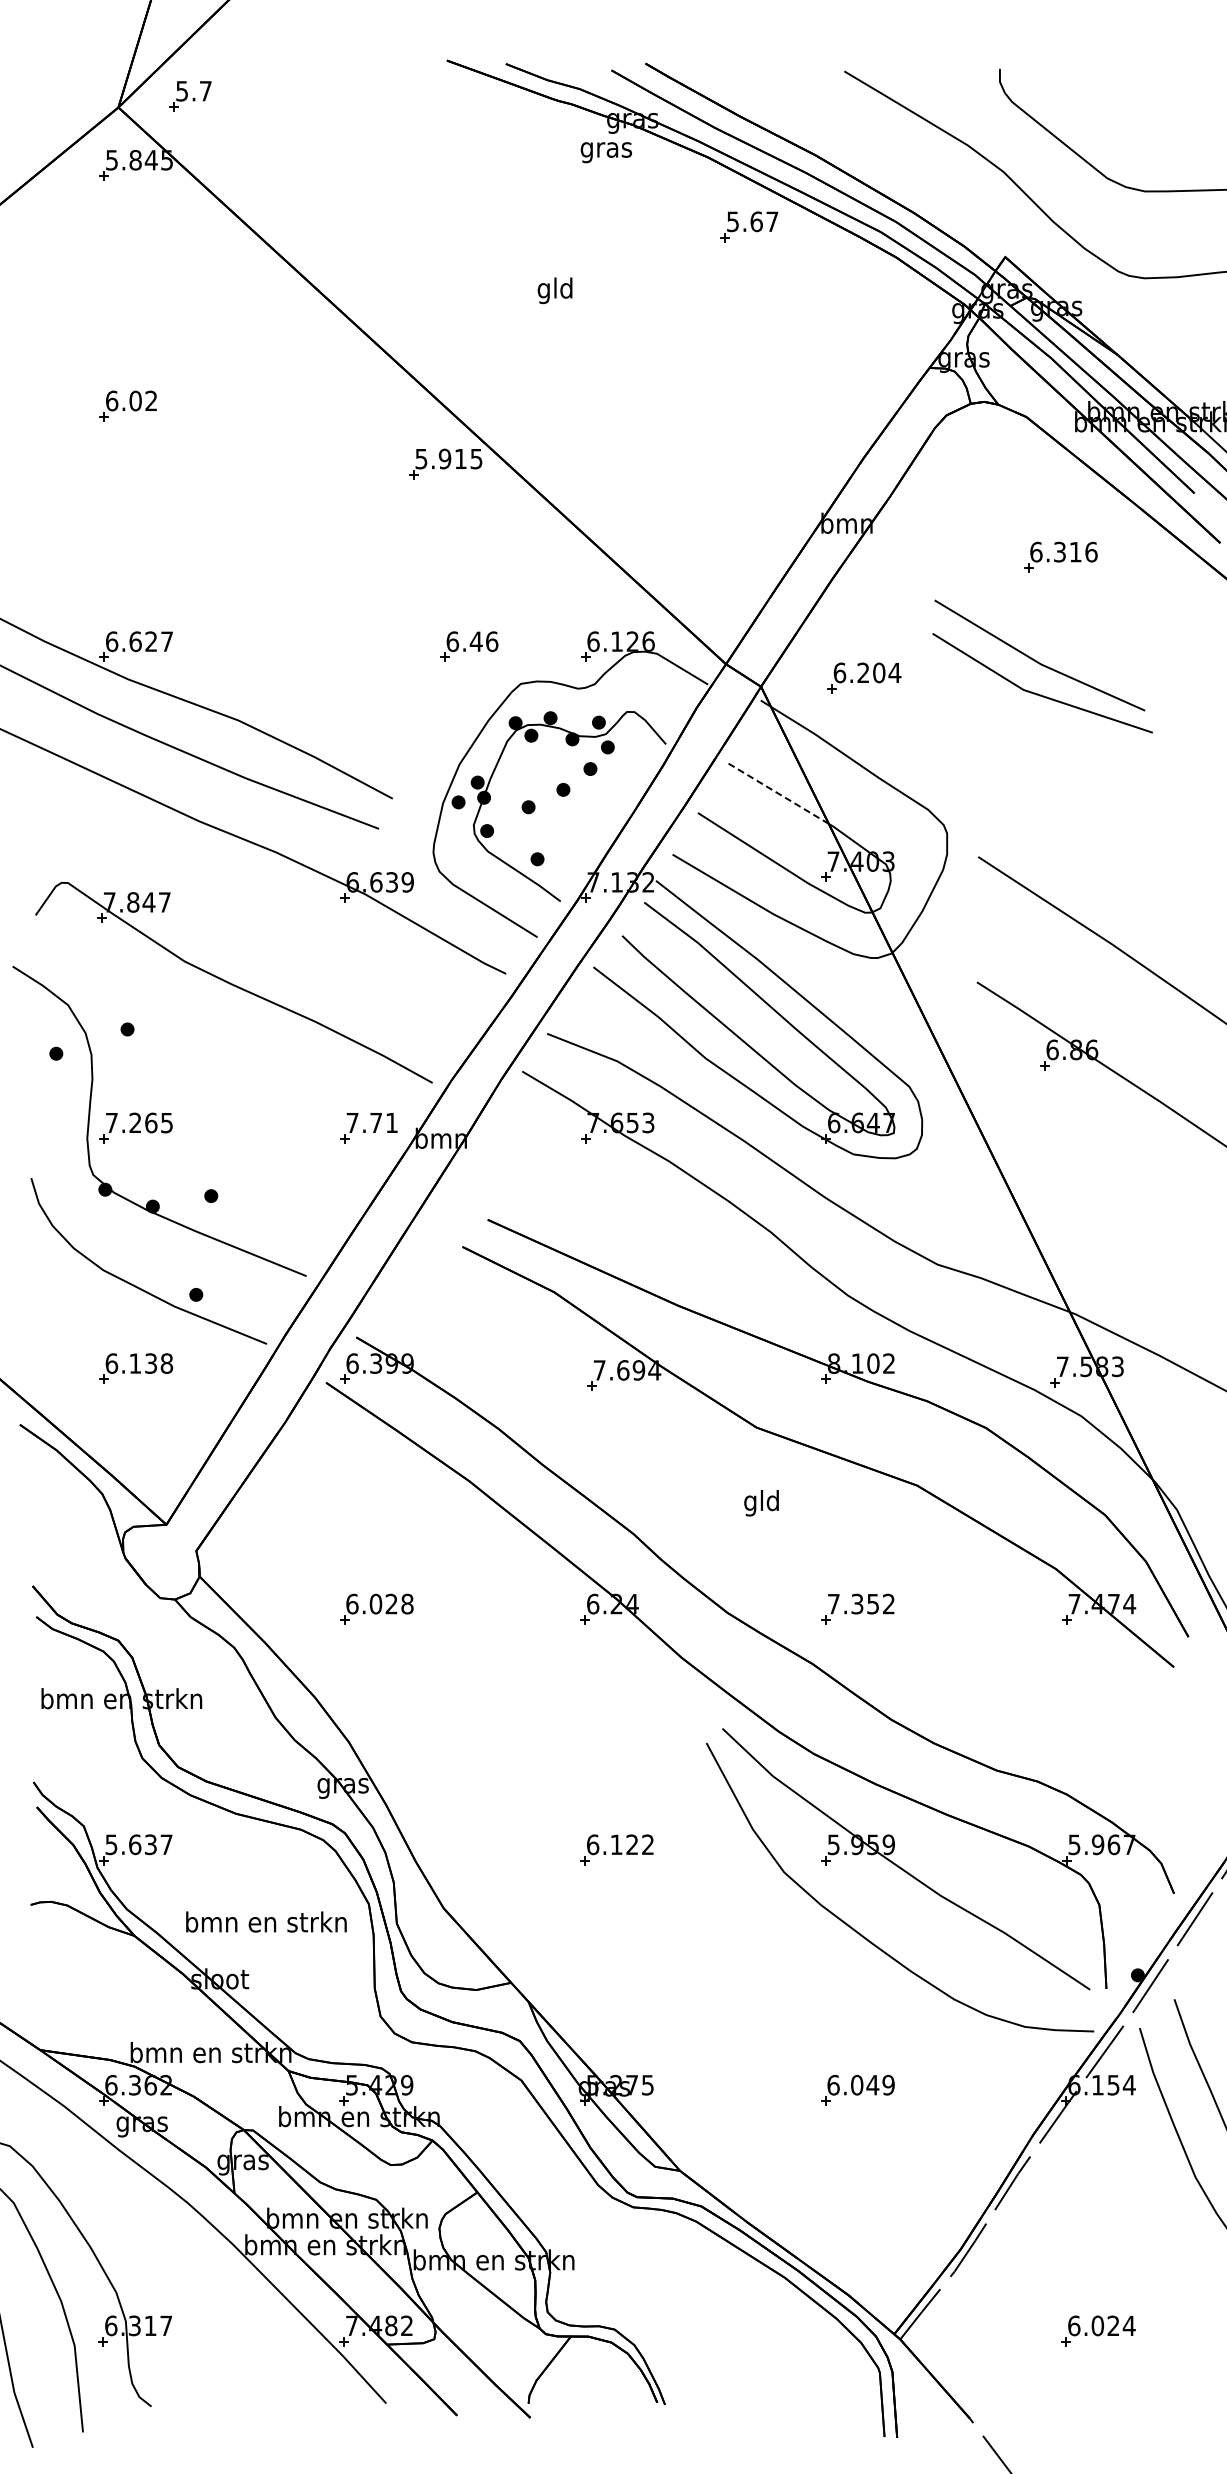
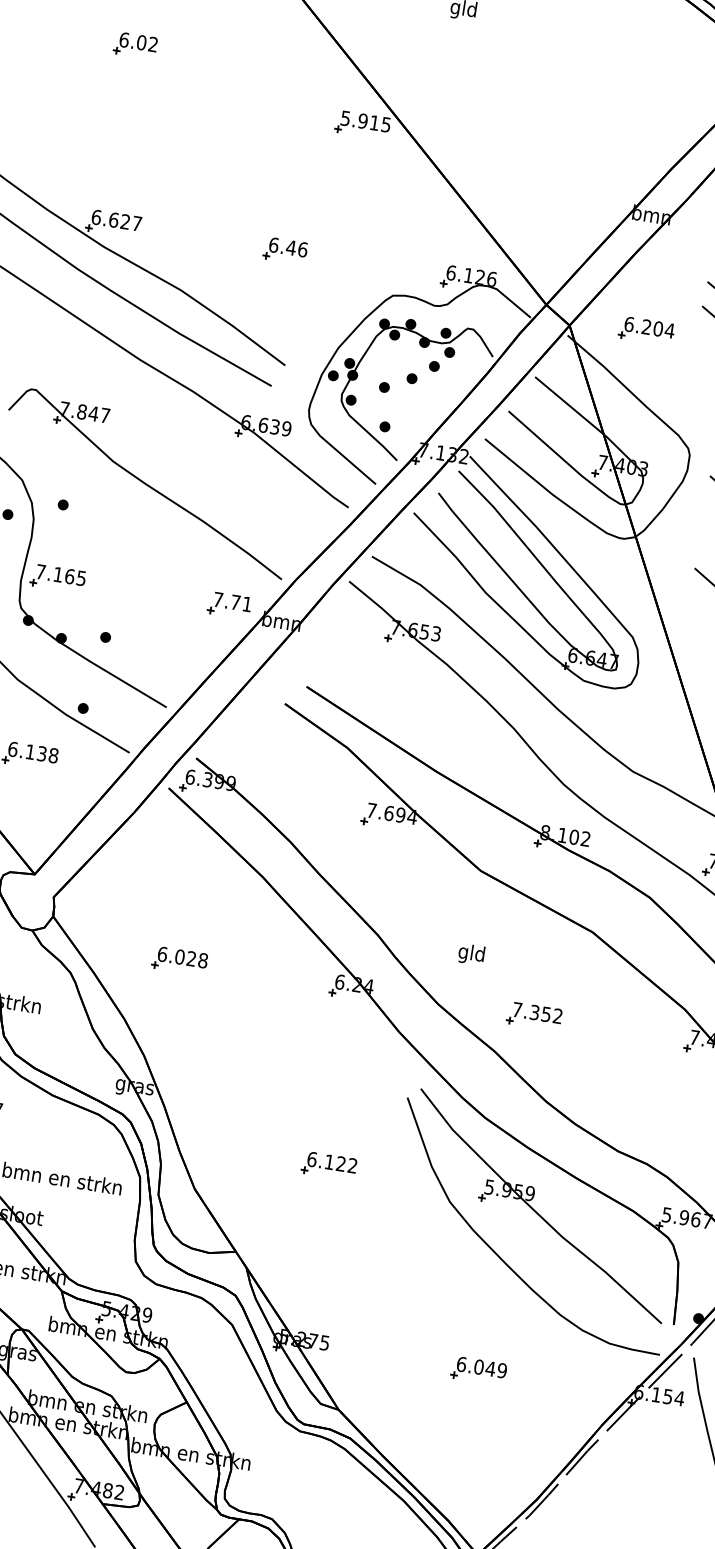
part: (469, 646) -> (285, 250), moved
line: (777, 793) -> (569, 406), dashed -> solid
text: (135, 1122) -> (58, 574), 7.265 -> 7.165
text: (761, 1503) -> (471, 954), moved

